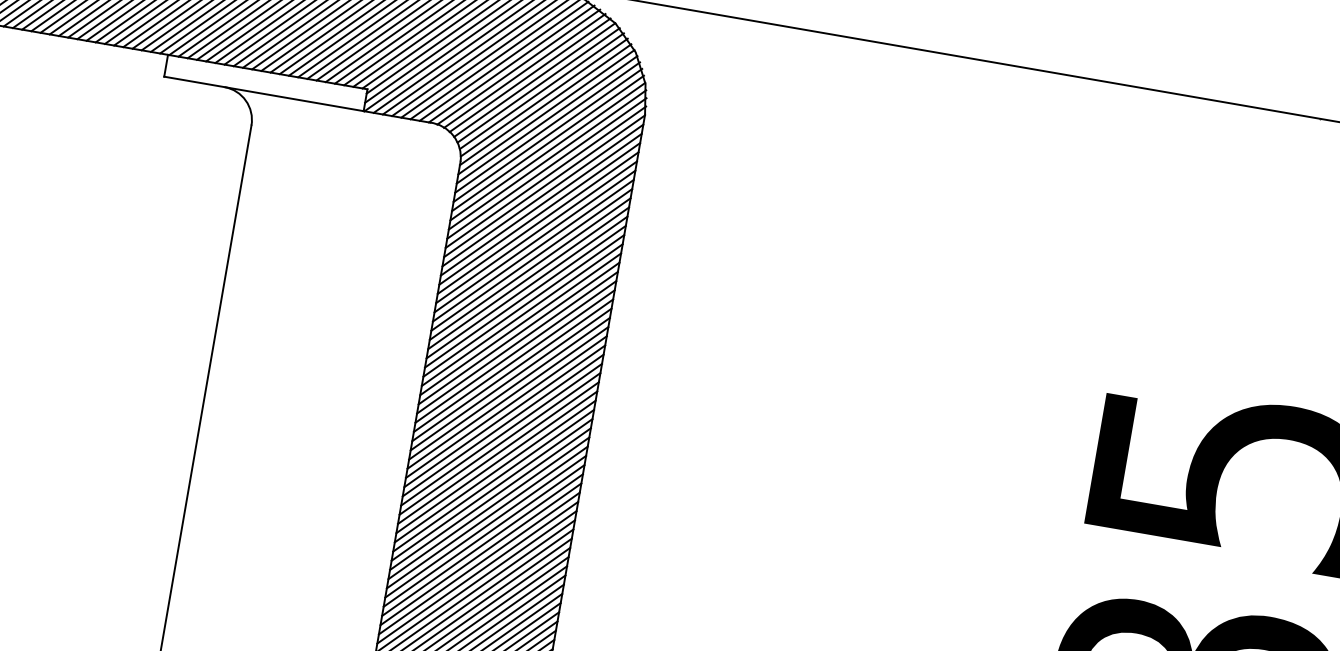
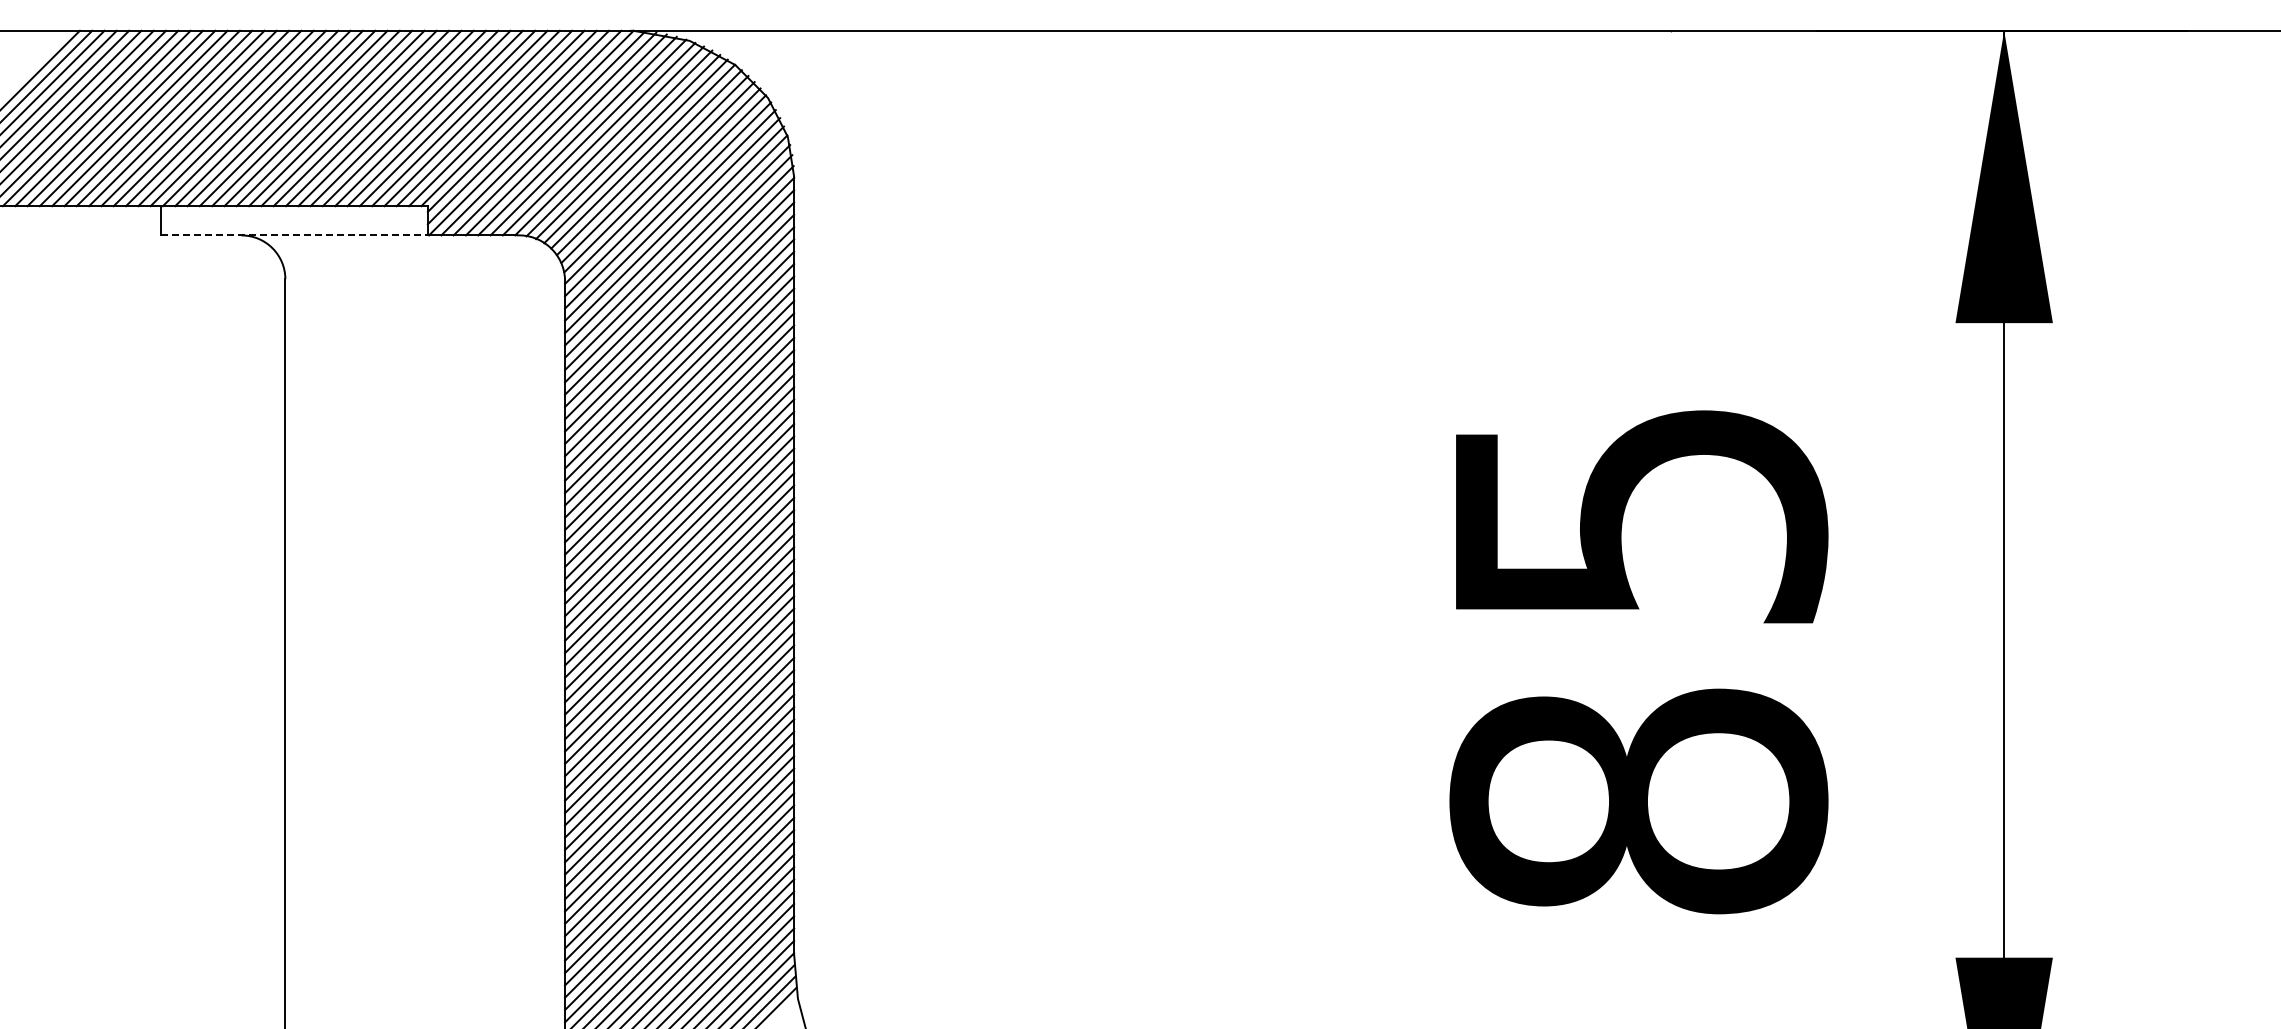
line: (264, 94) -> (295, 235), solid -> dashed

